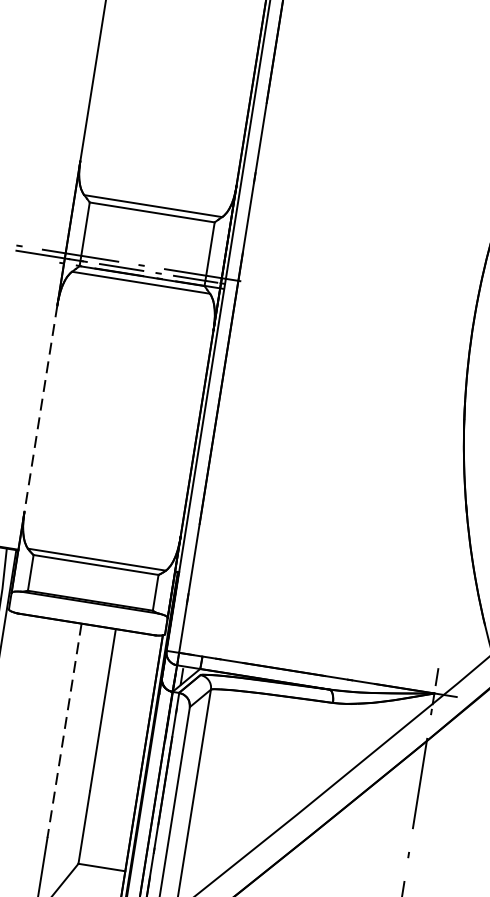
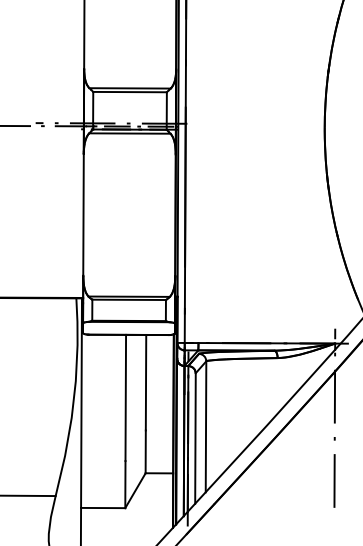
line: (40, 408) -> (83, 214), dashed -> solid
line: (63, 731) -> (125, 398), dashed -> solid

